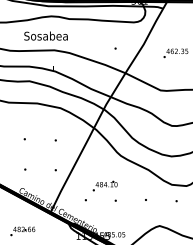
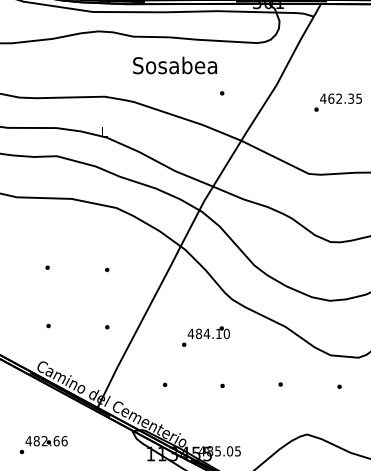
text: (45, 35) -> (173, 64), moved
text: (104, 185) -> (204, 335), moved

